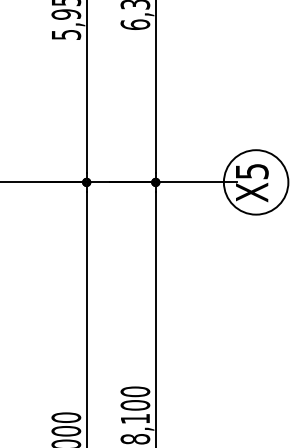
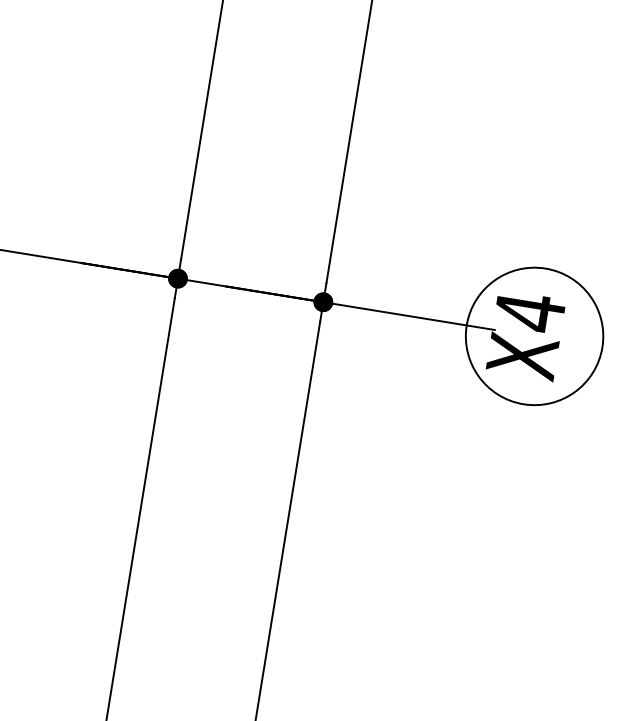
text: (252, 171) -> (530, 312), X5 -> X4

